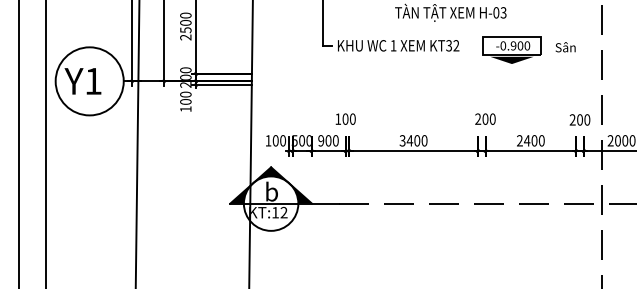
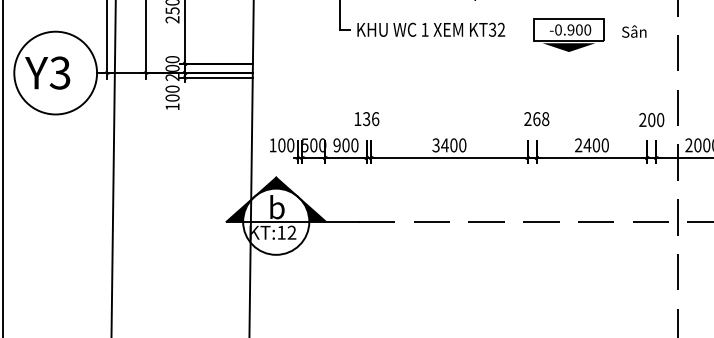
text: (92, 80) -> (59, 72), Y1 -> Y3
text: (348, 118) -> (370, 118), 100 -> 136
text: (488, 118) -> (540, 118), 200 -> 268

